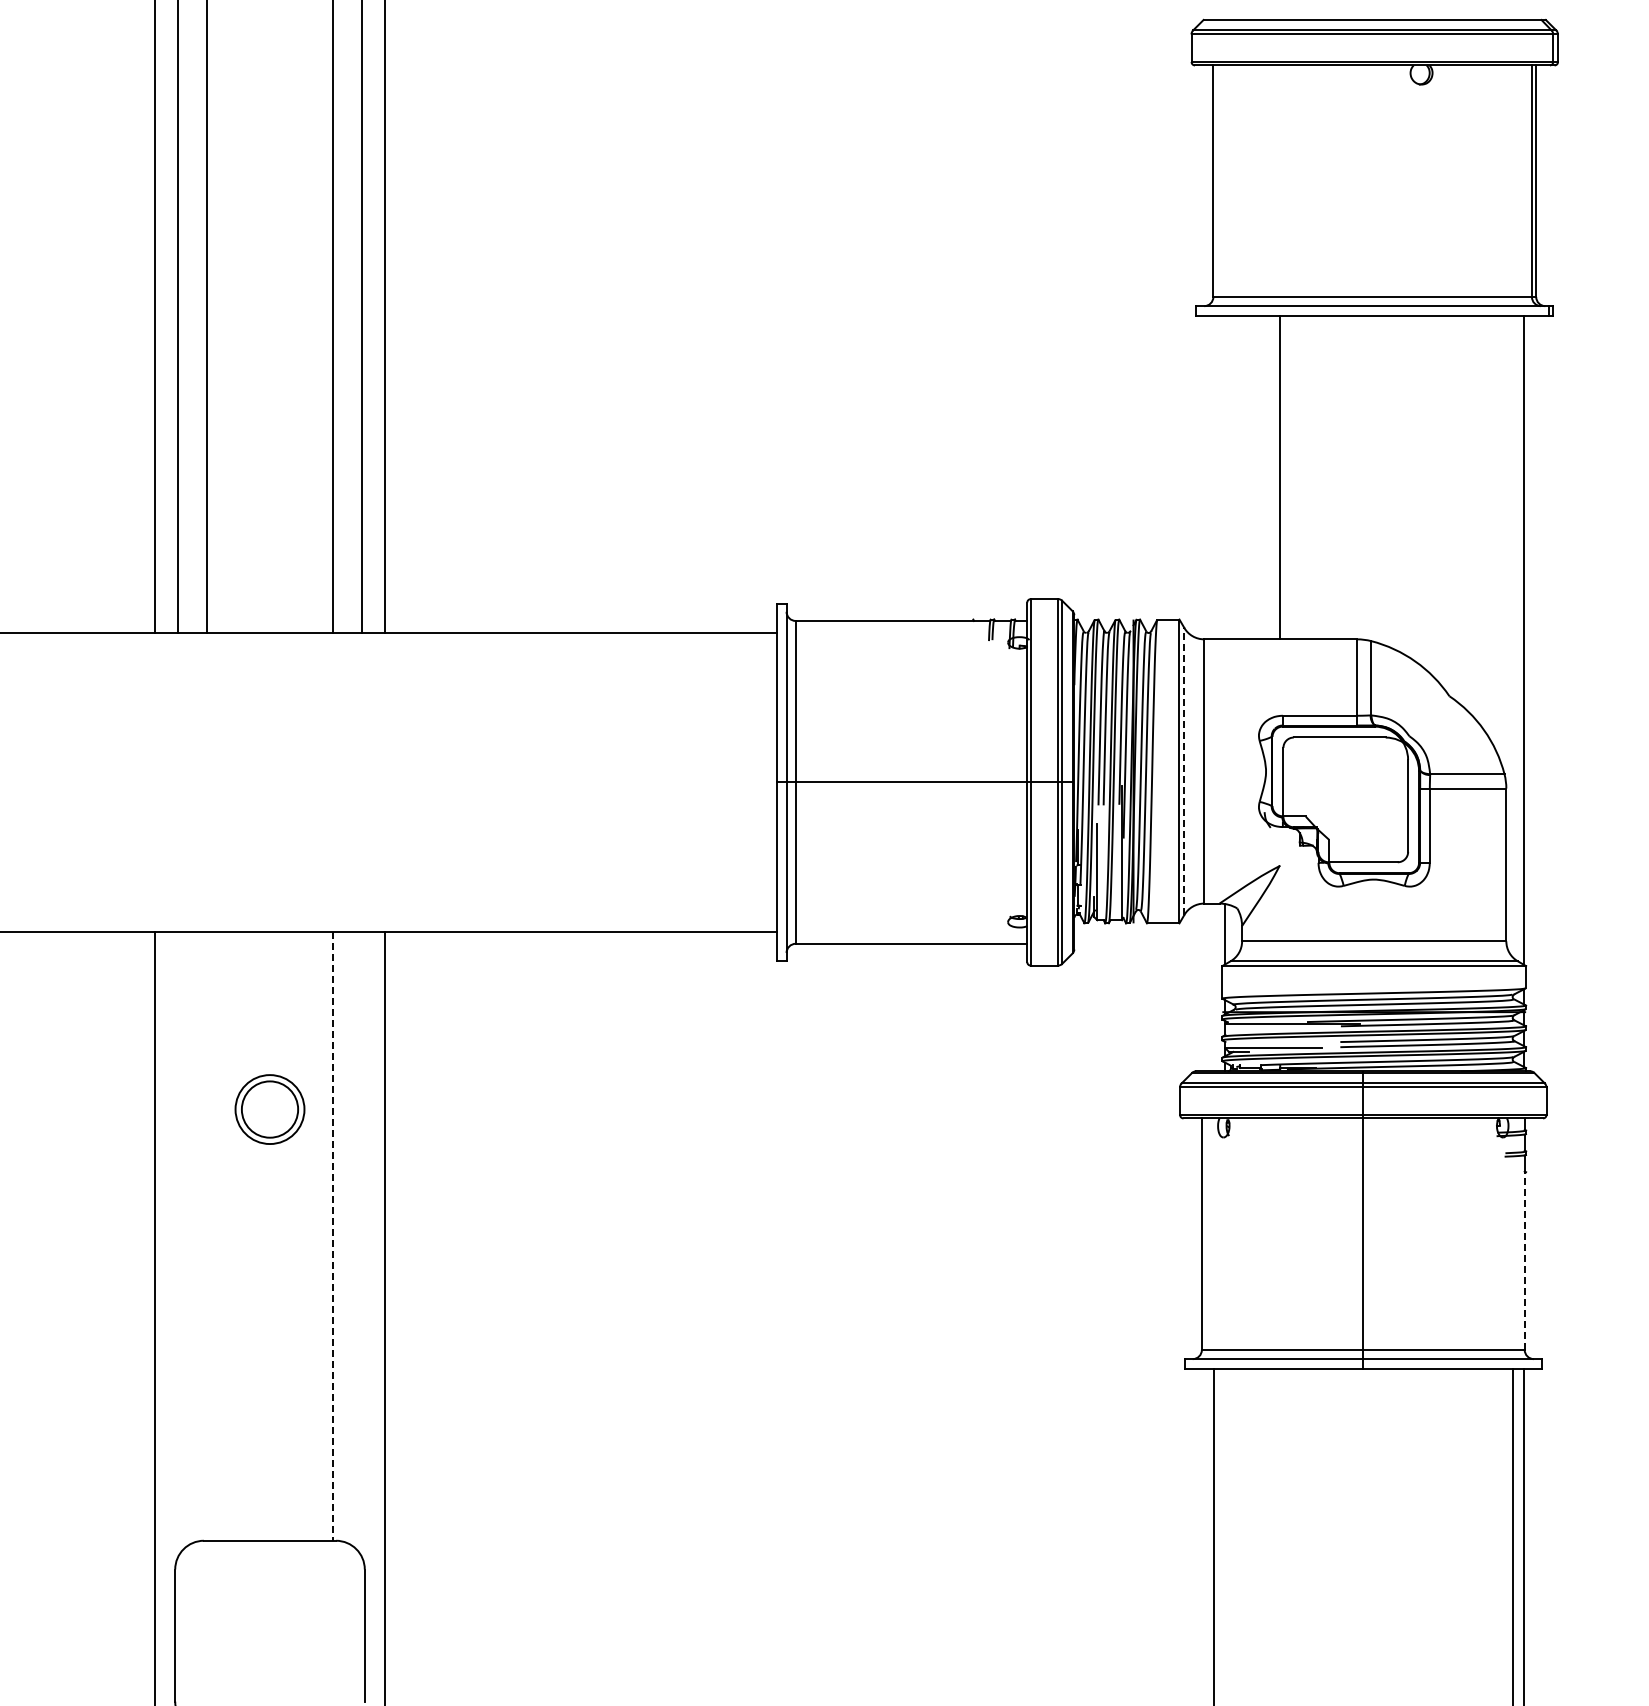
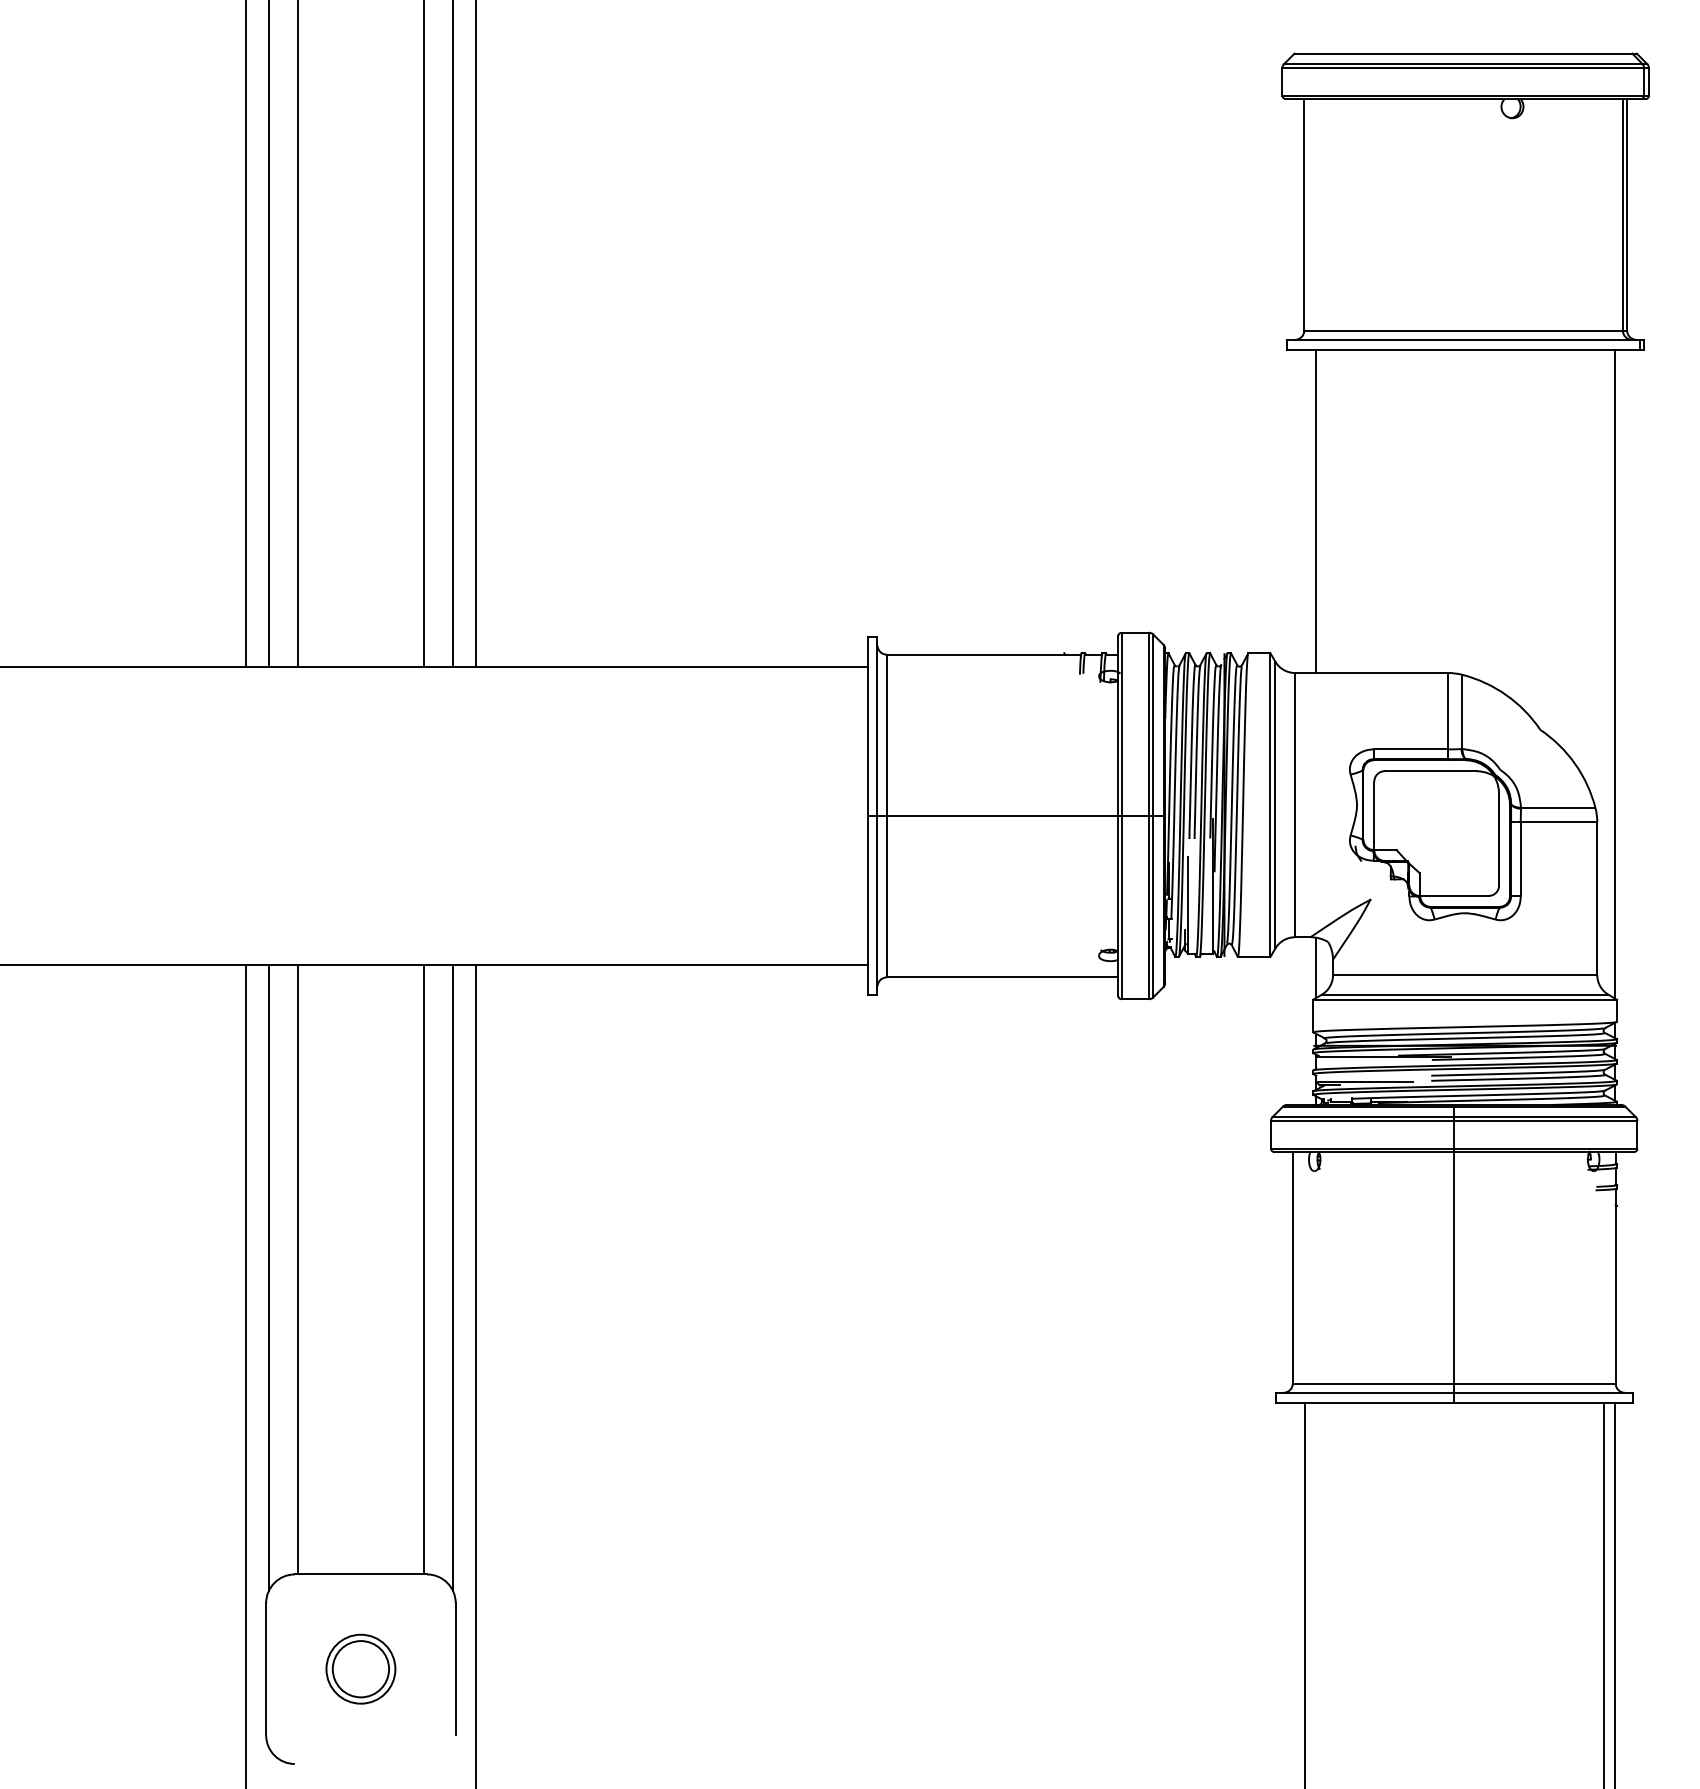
line: (1280, 477) -> (1316, 511), moved
line: (1184, 771) -> (1275, 805), dashed -> solid
part: (269, 1108) -> (360, 1668), moved
line: (206, 1235) -> (297, 1269), added
line: (333, 1235) -> (424, 1269), dashed -> solid
line: (178, 1243) -> (269, 1277), added
line: (361, 1243) -> (452, 1277), added
line: (1524, 1260) -> (1615, 1294), dashed -> solid

